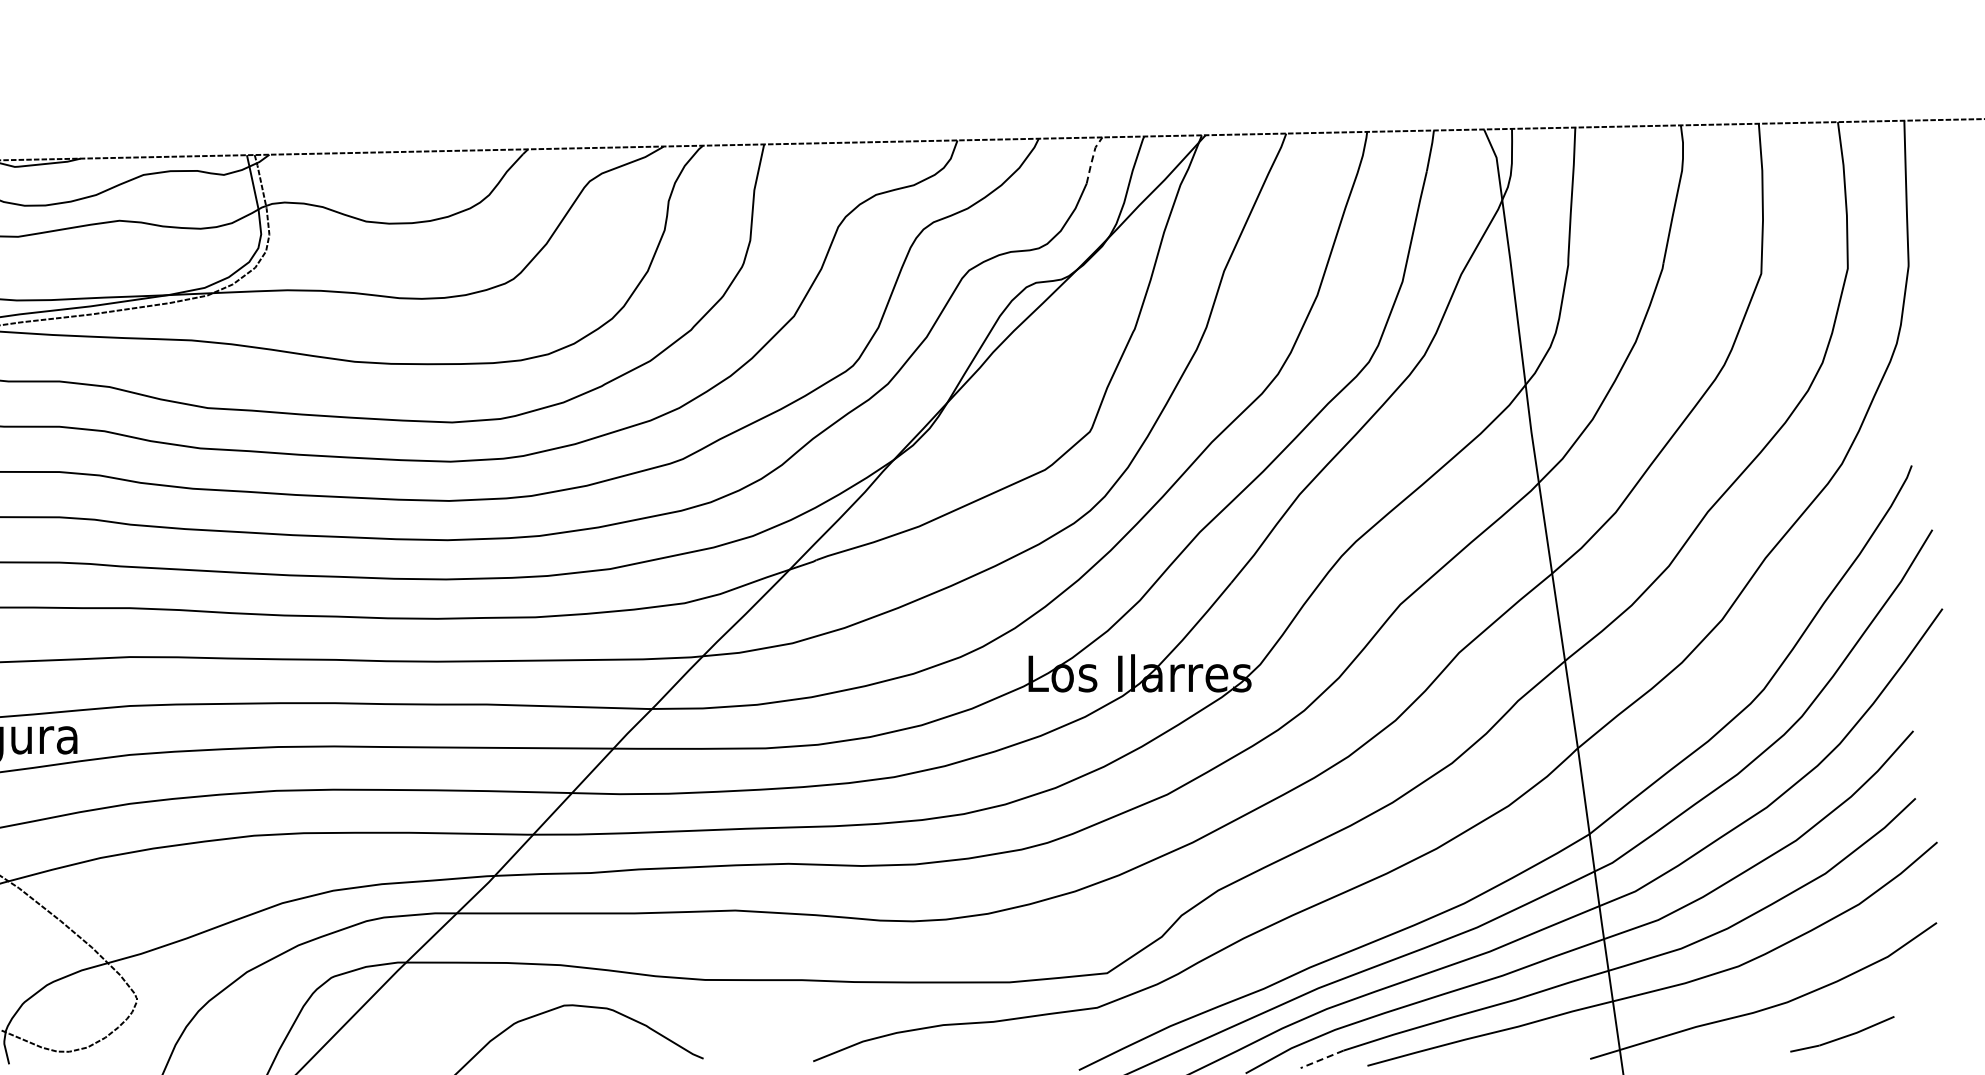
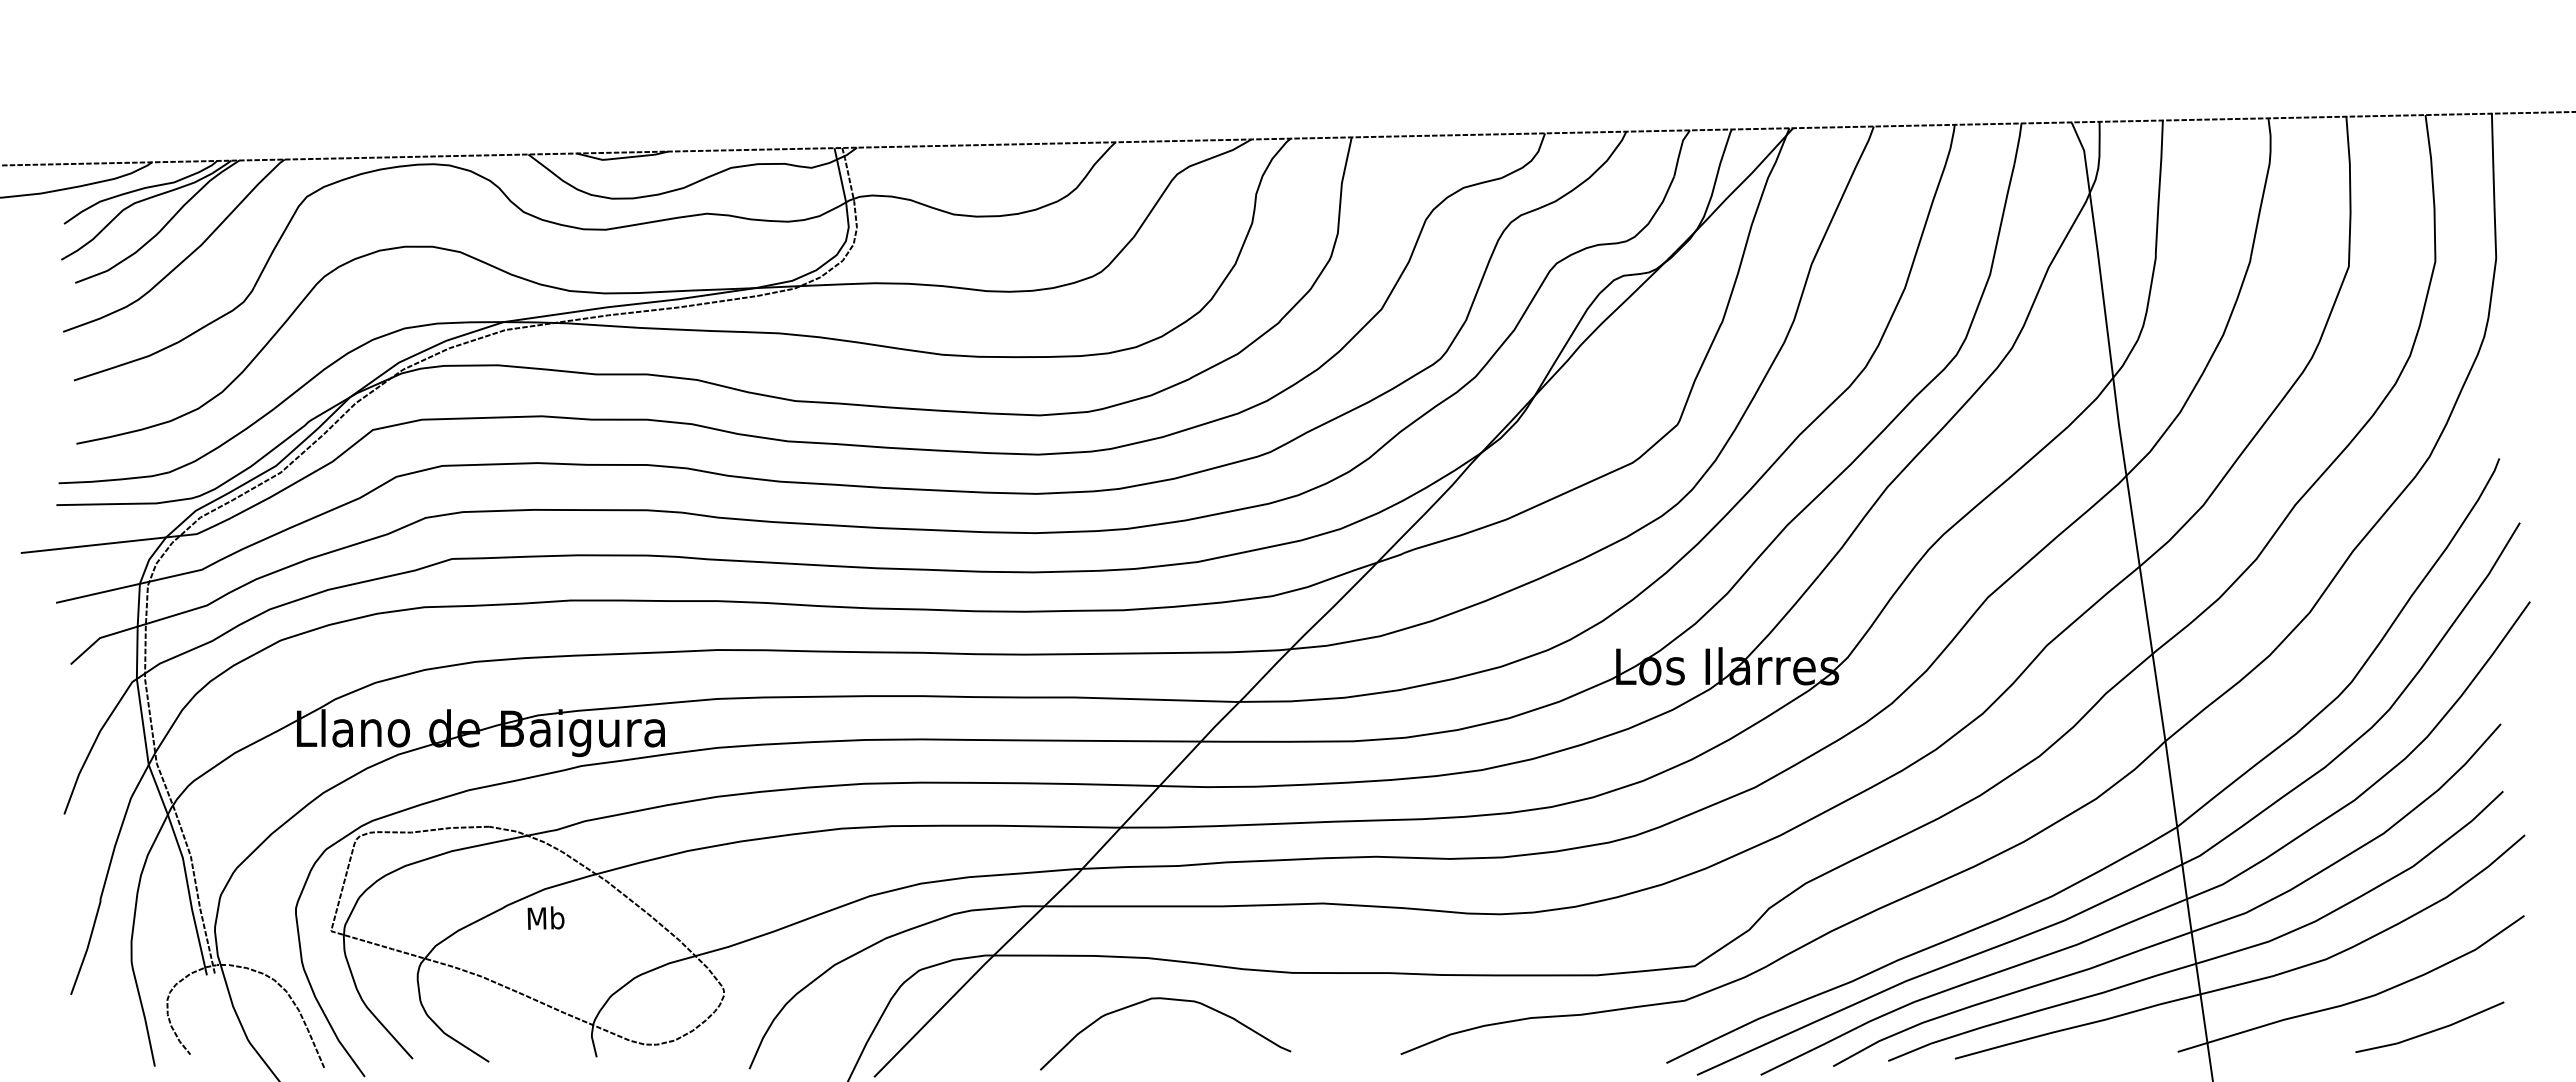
line: (1092, 158) -> (1680, 151), dashed -> solid
part: (1841, 1033) -> (2429, 1026), size x1.43
line: (1321, 1059) -> (1909, 1052), dashed -> solid

